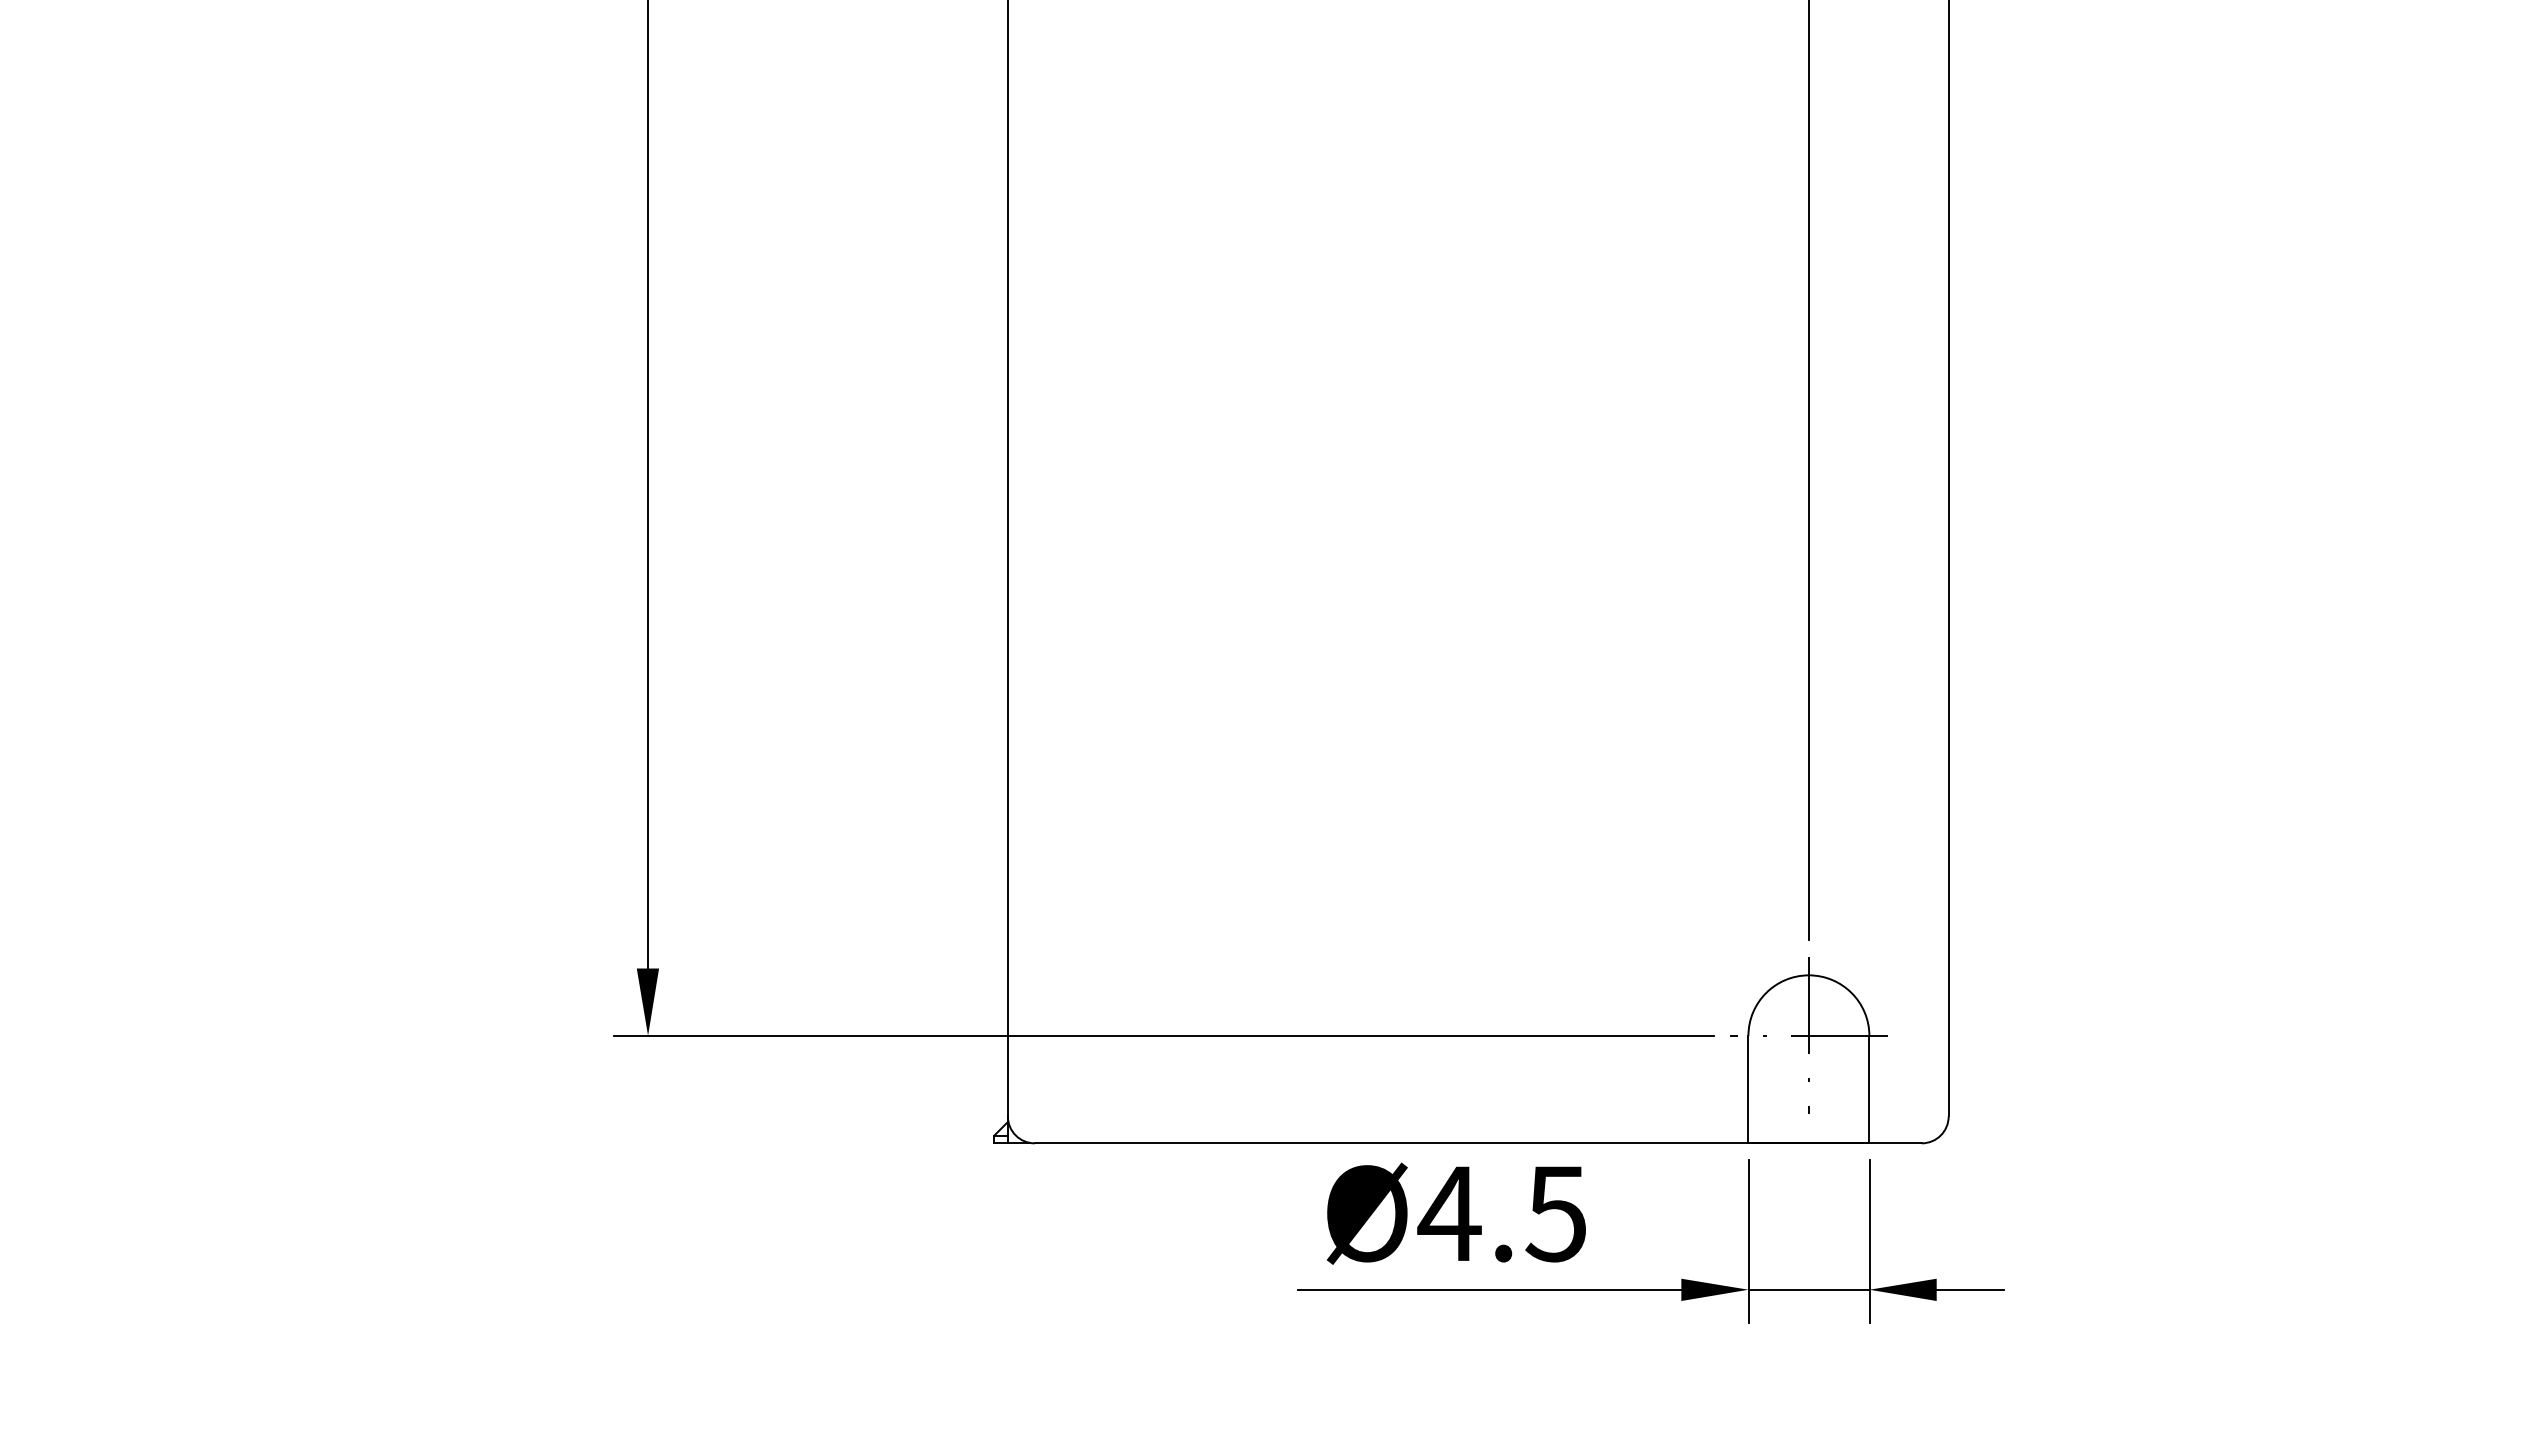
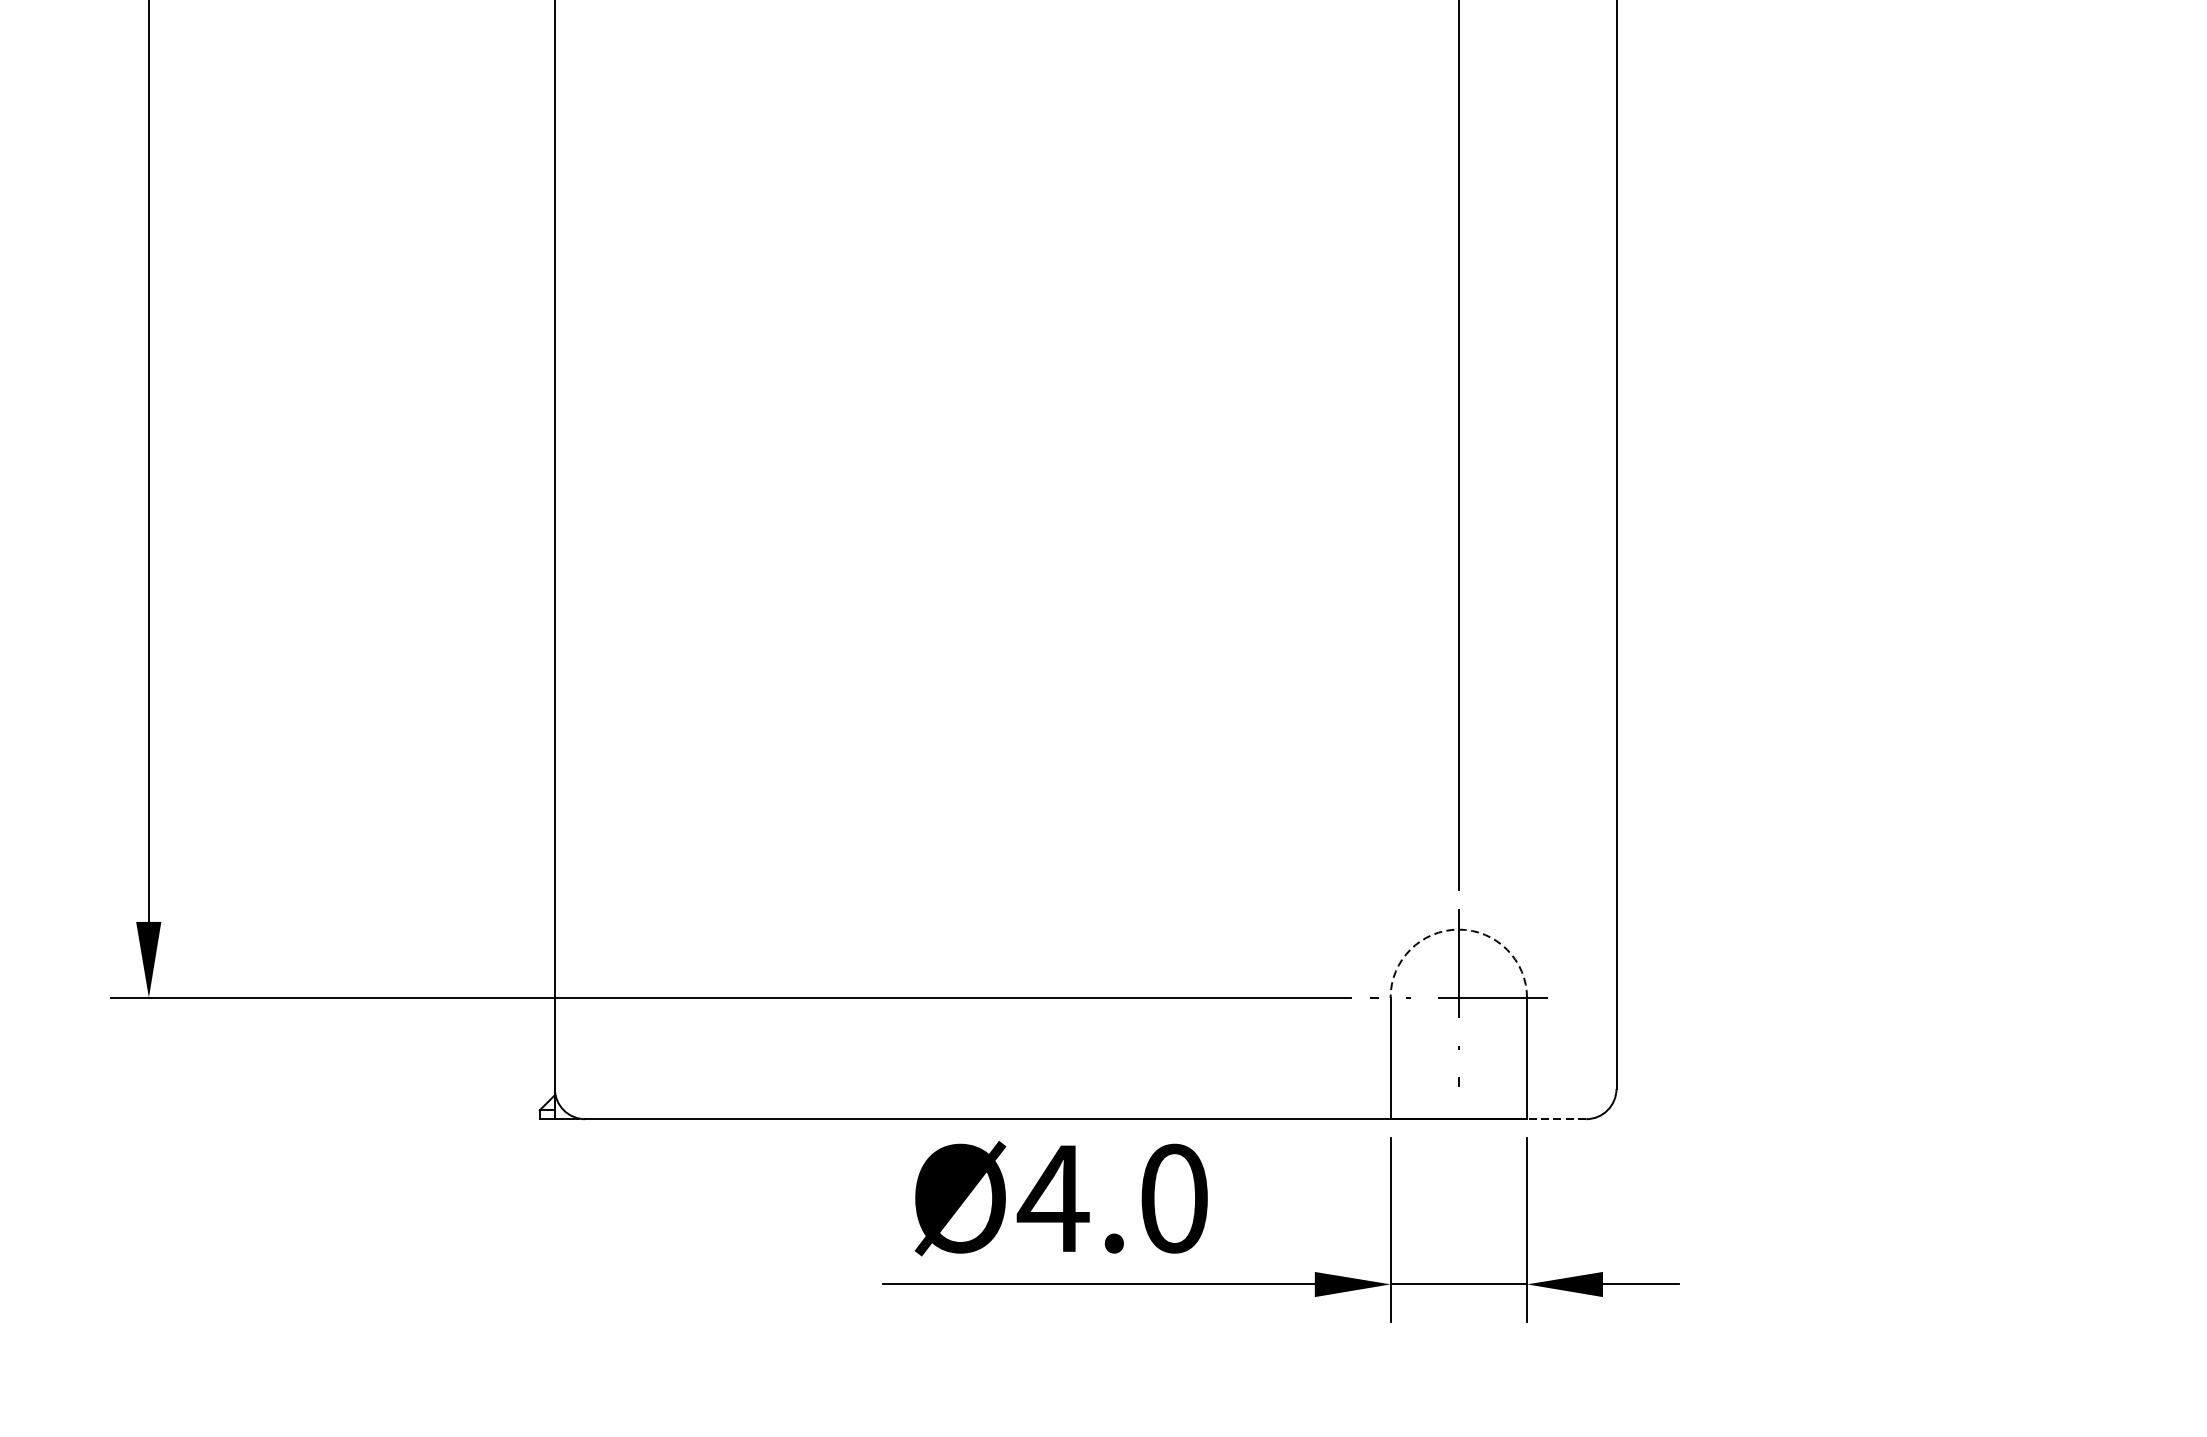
arc: (1808, 975) -> (1458, 929), solid -> dashed
line: (1895, 1143) -> (1556, 1119), solid -> dashed
text: (1555, 1213) -> (1172, 1198), Ø4.5 -> Ø4.0

